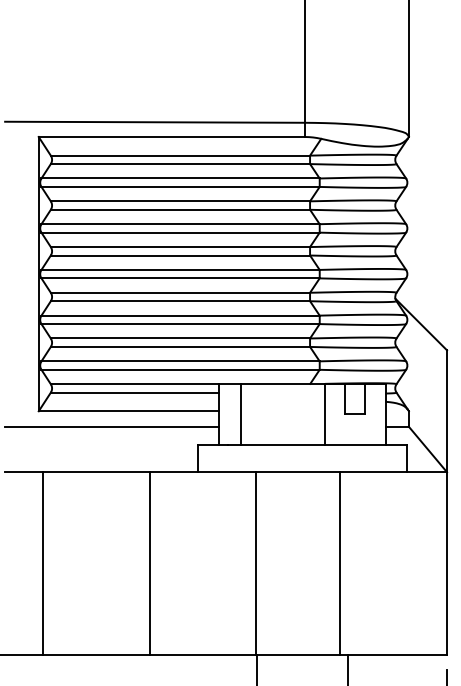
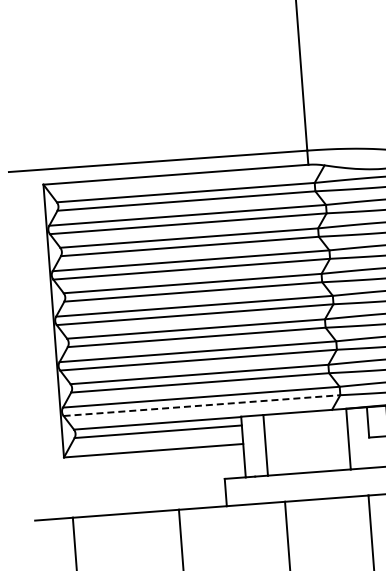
line: (181, 369) -> (202, 405), solid -> dashed
line: (111, 426) -> (137, 467), removed

